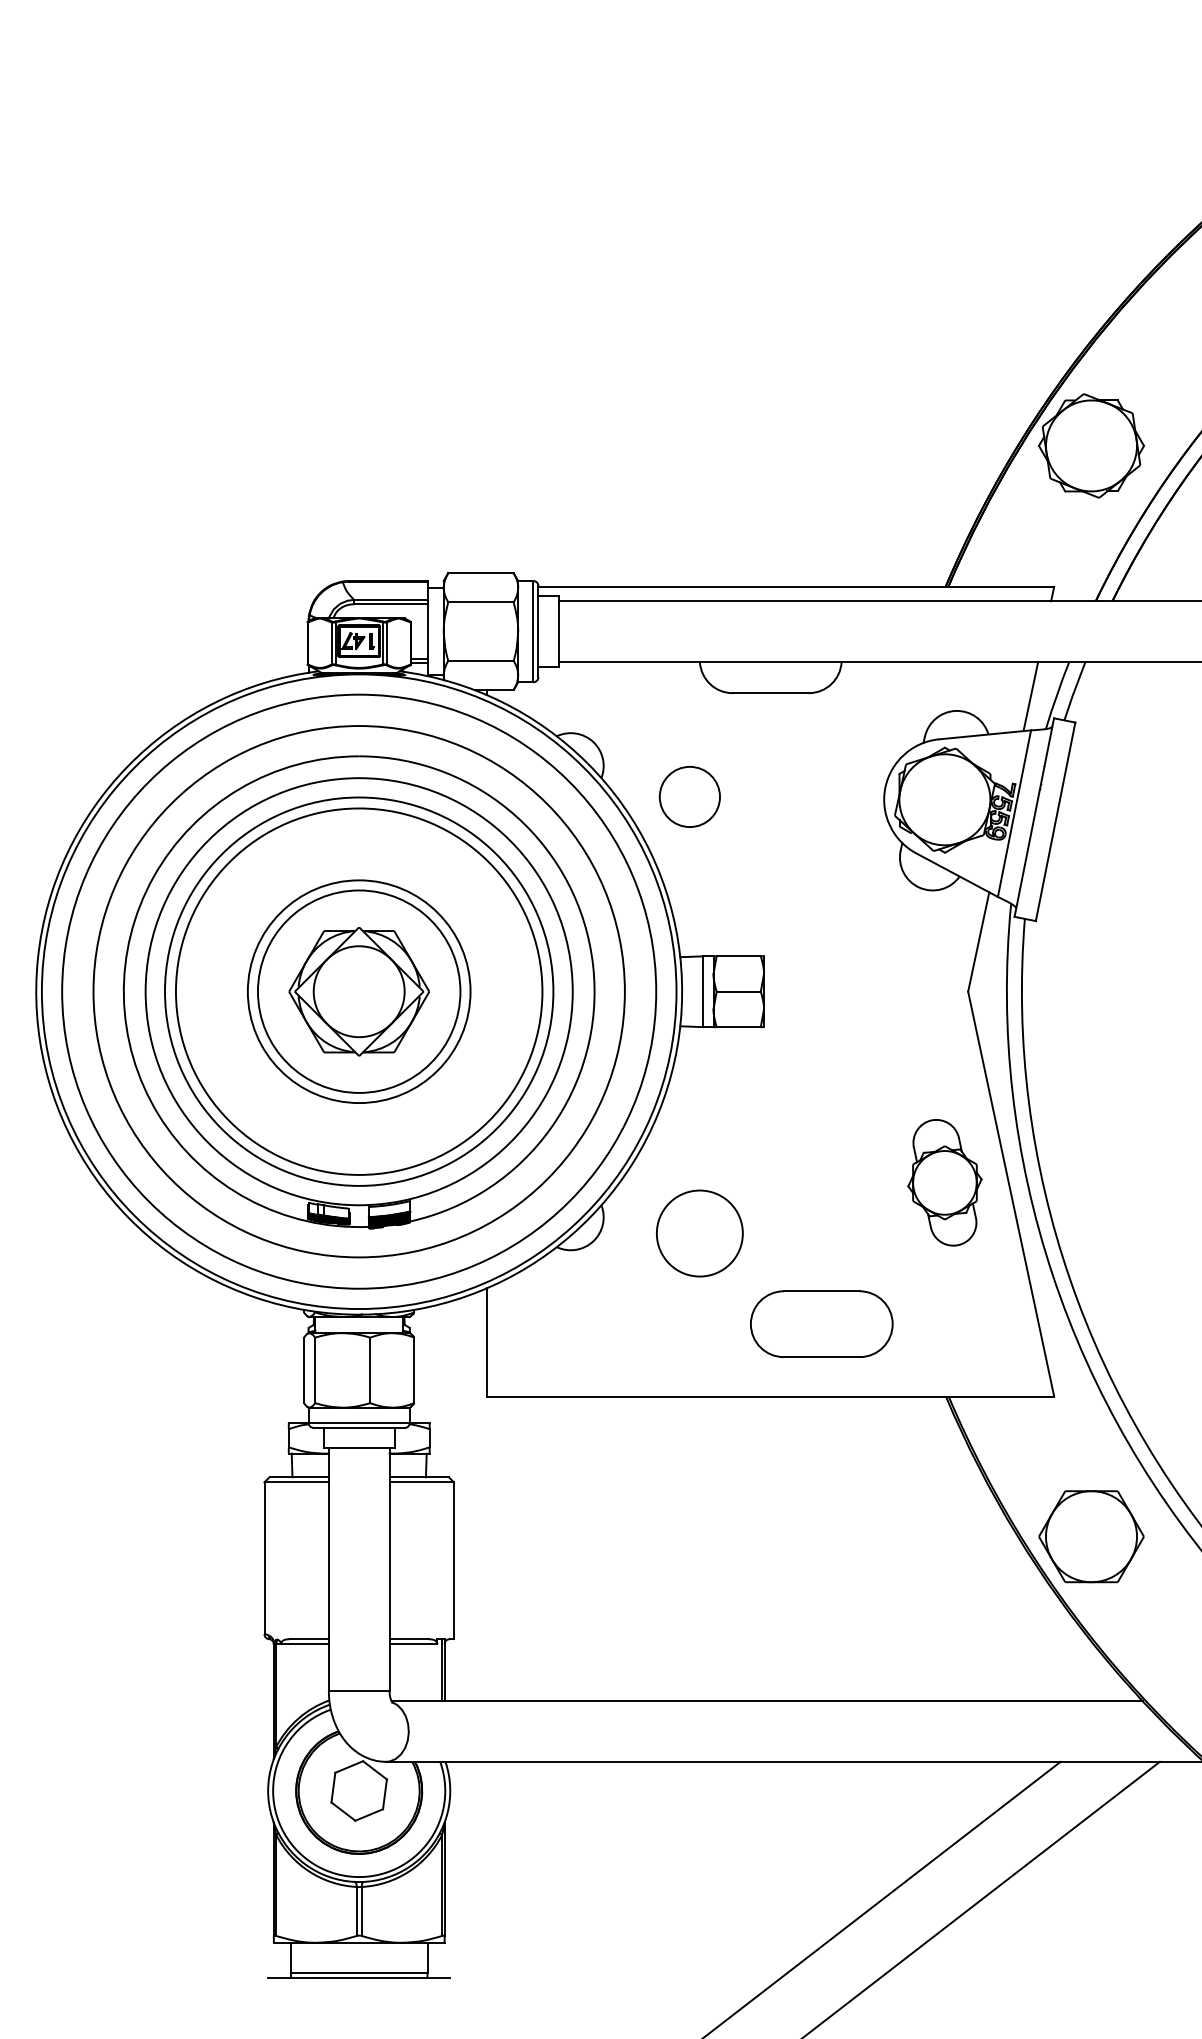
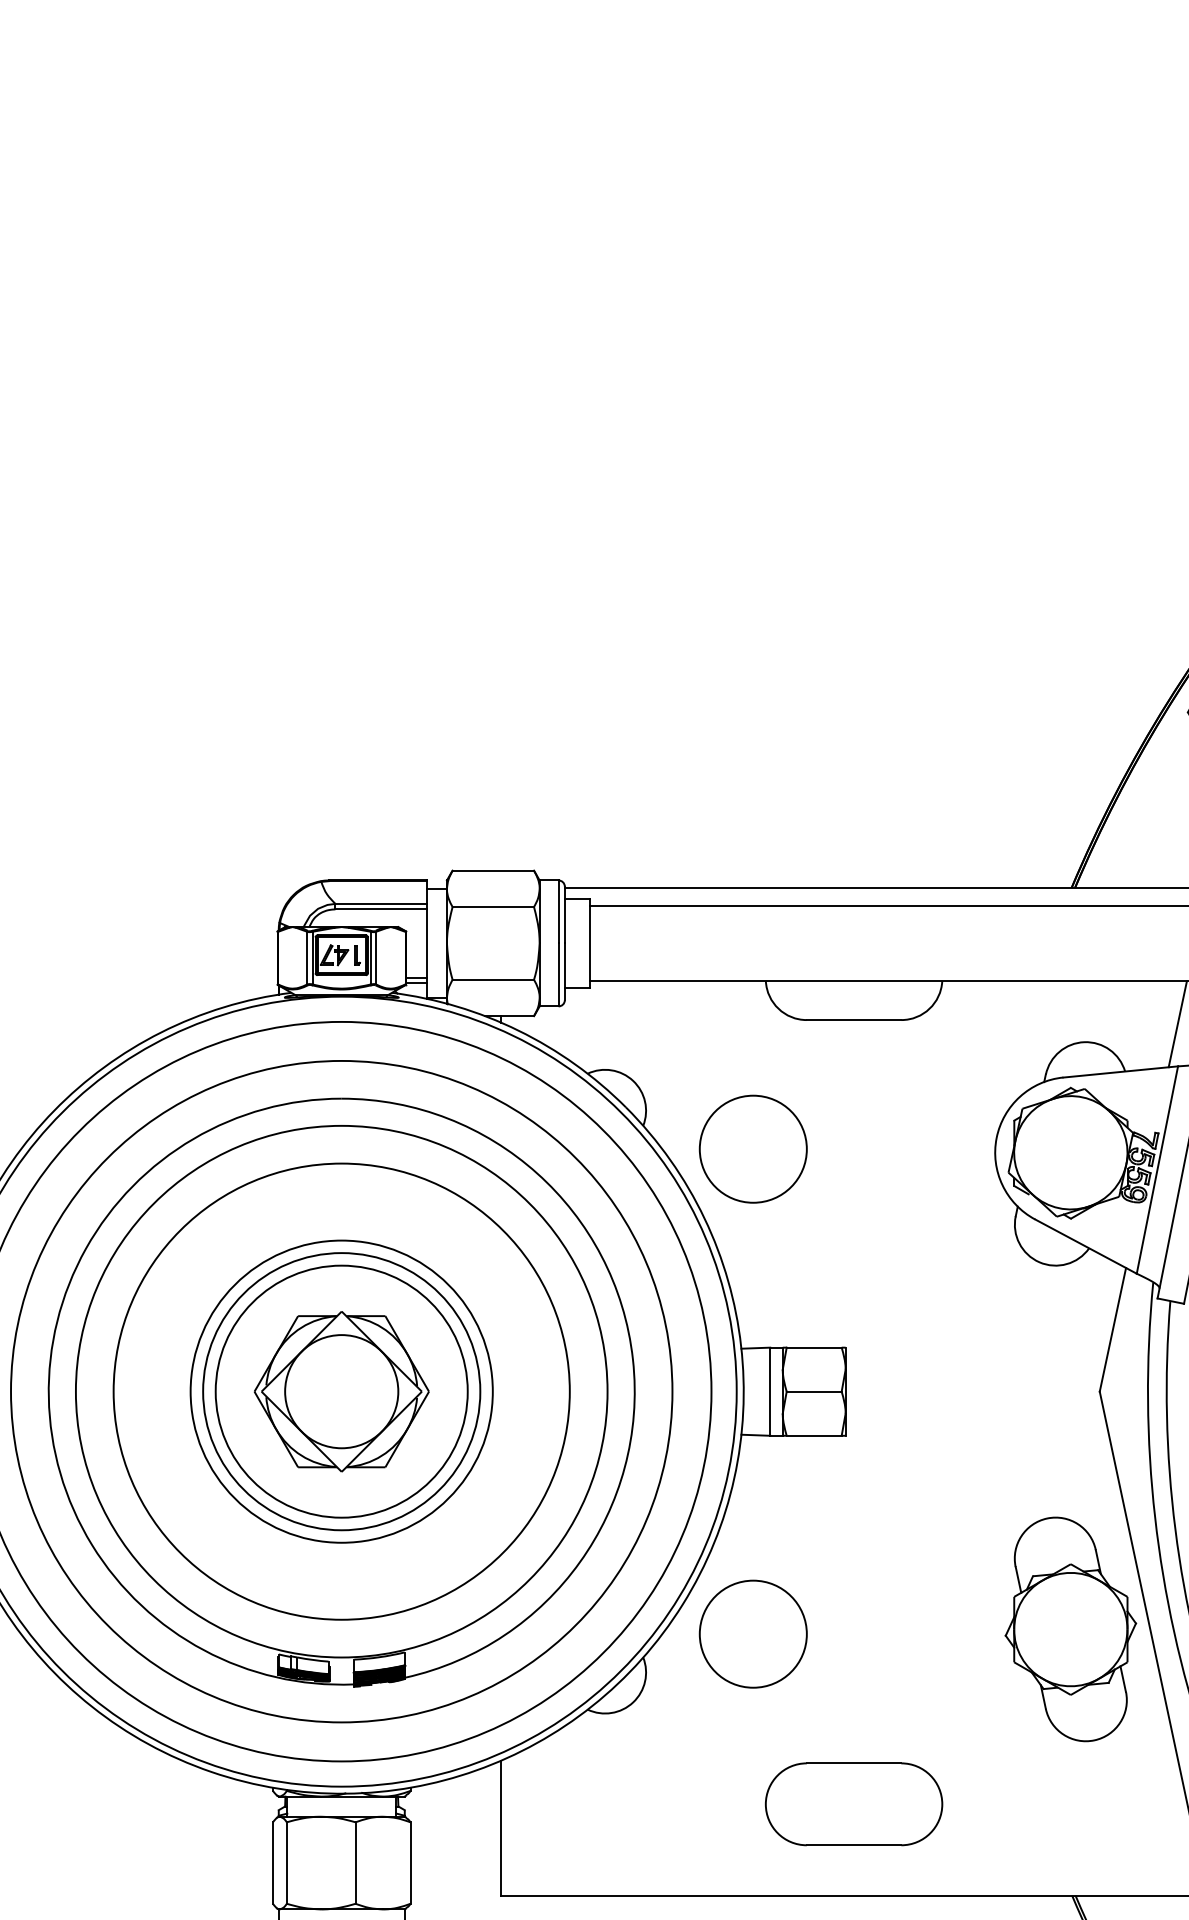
circle: (689, 796) -> (752, 1148), size x1.43
circle: (358, 991) -> (340, 1391), size x0.62
part: (944, 1182) -> (1070, 1629), size x1.43
circle: (699, 1233) -> (752, 1634), moved
part: (821, 1323) -> (853, 1803), moved

